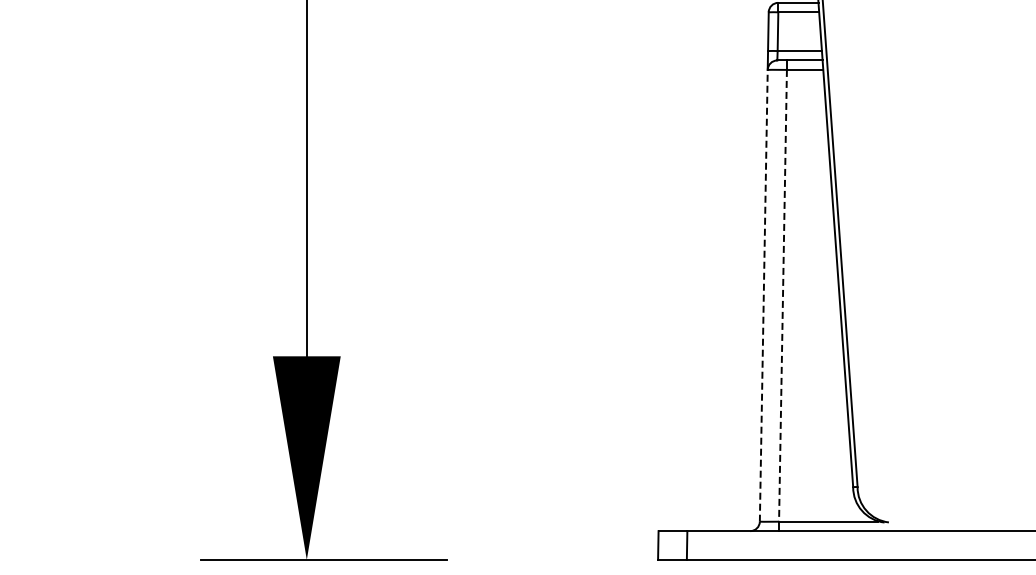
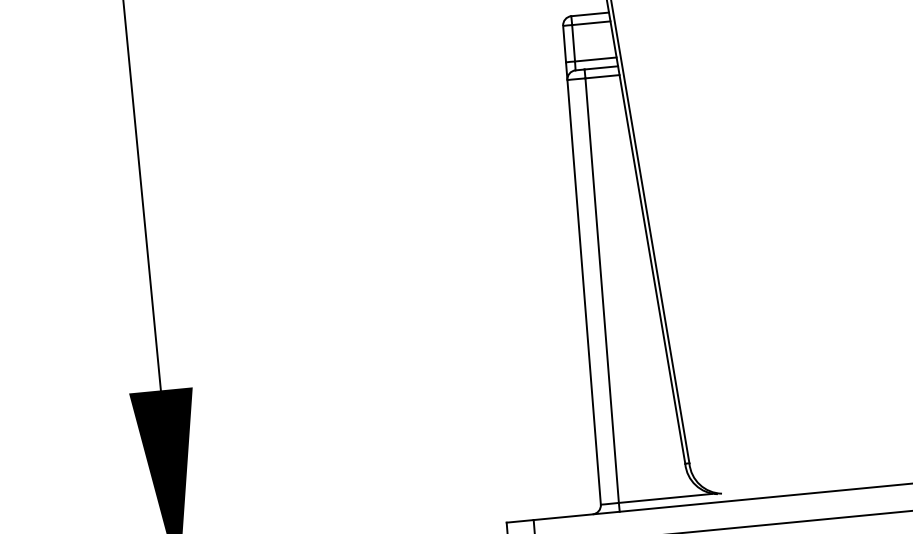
line: (763, 295) -> (583, 292), dashed -> solid
line: (783, 295) -> (602, 290), dashed -> solid

